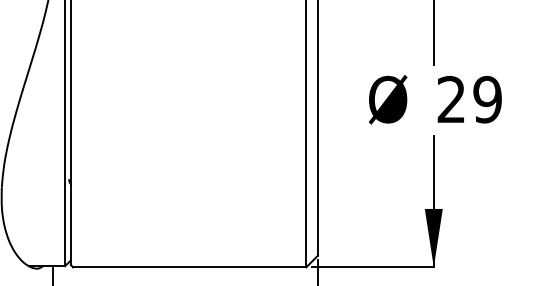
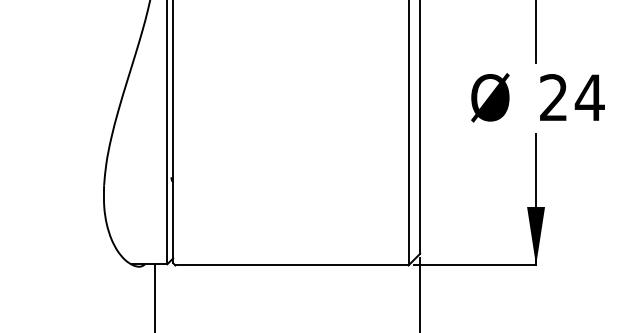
text: (487, 99) -> (589, 97), 29 -> 24

